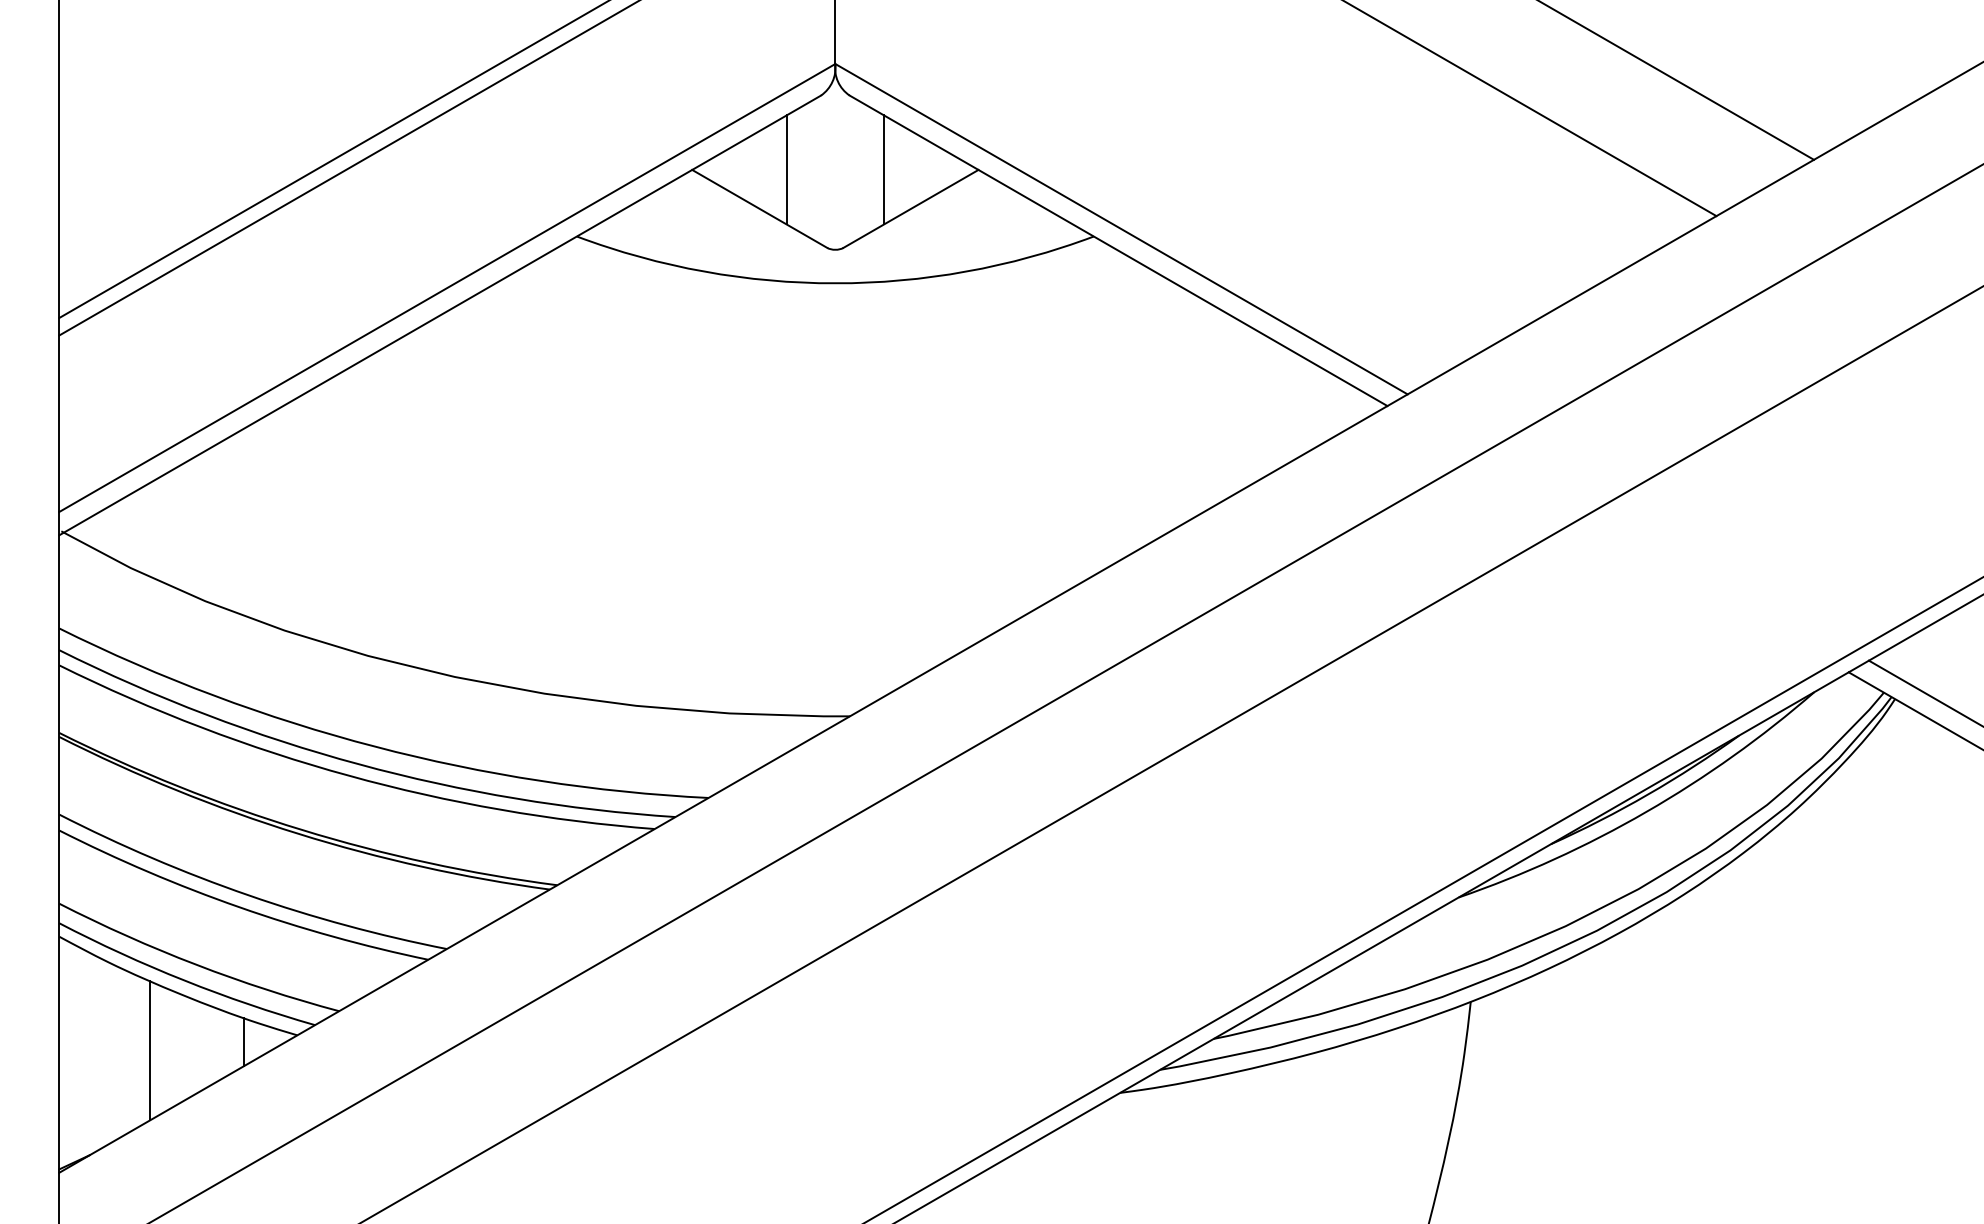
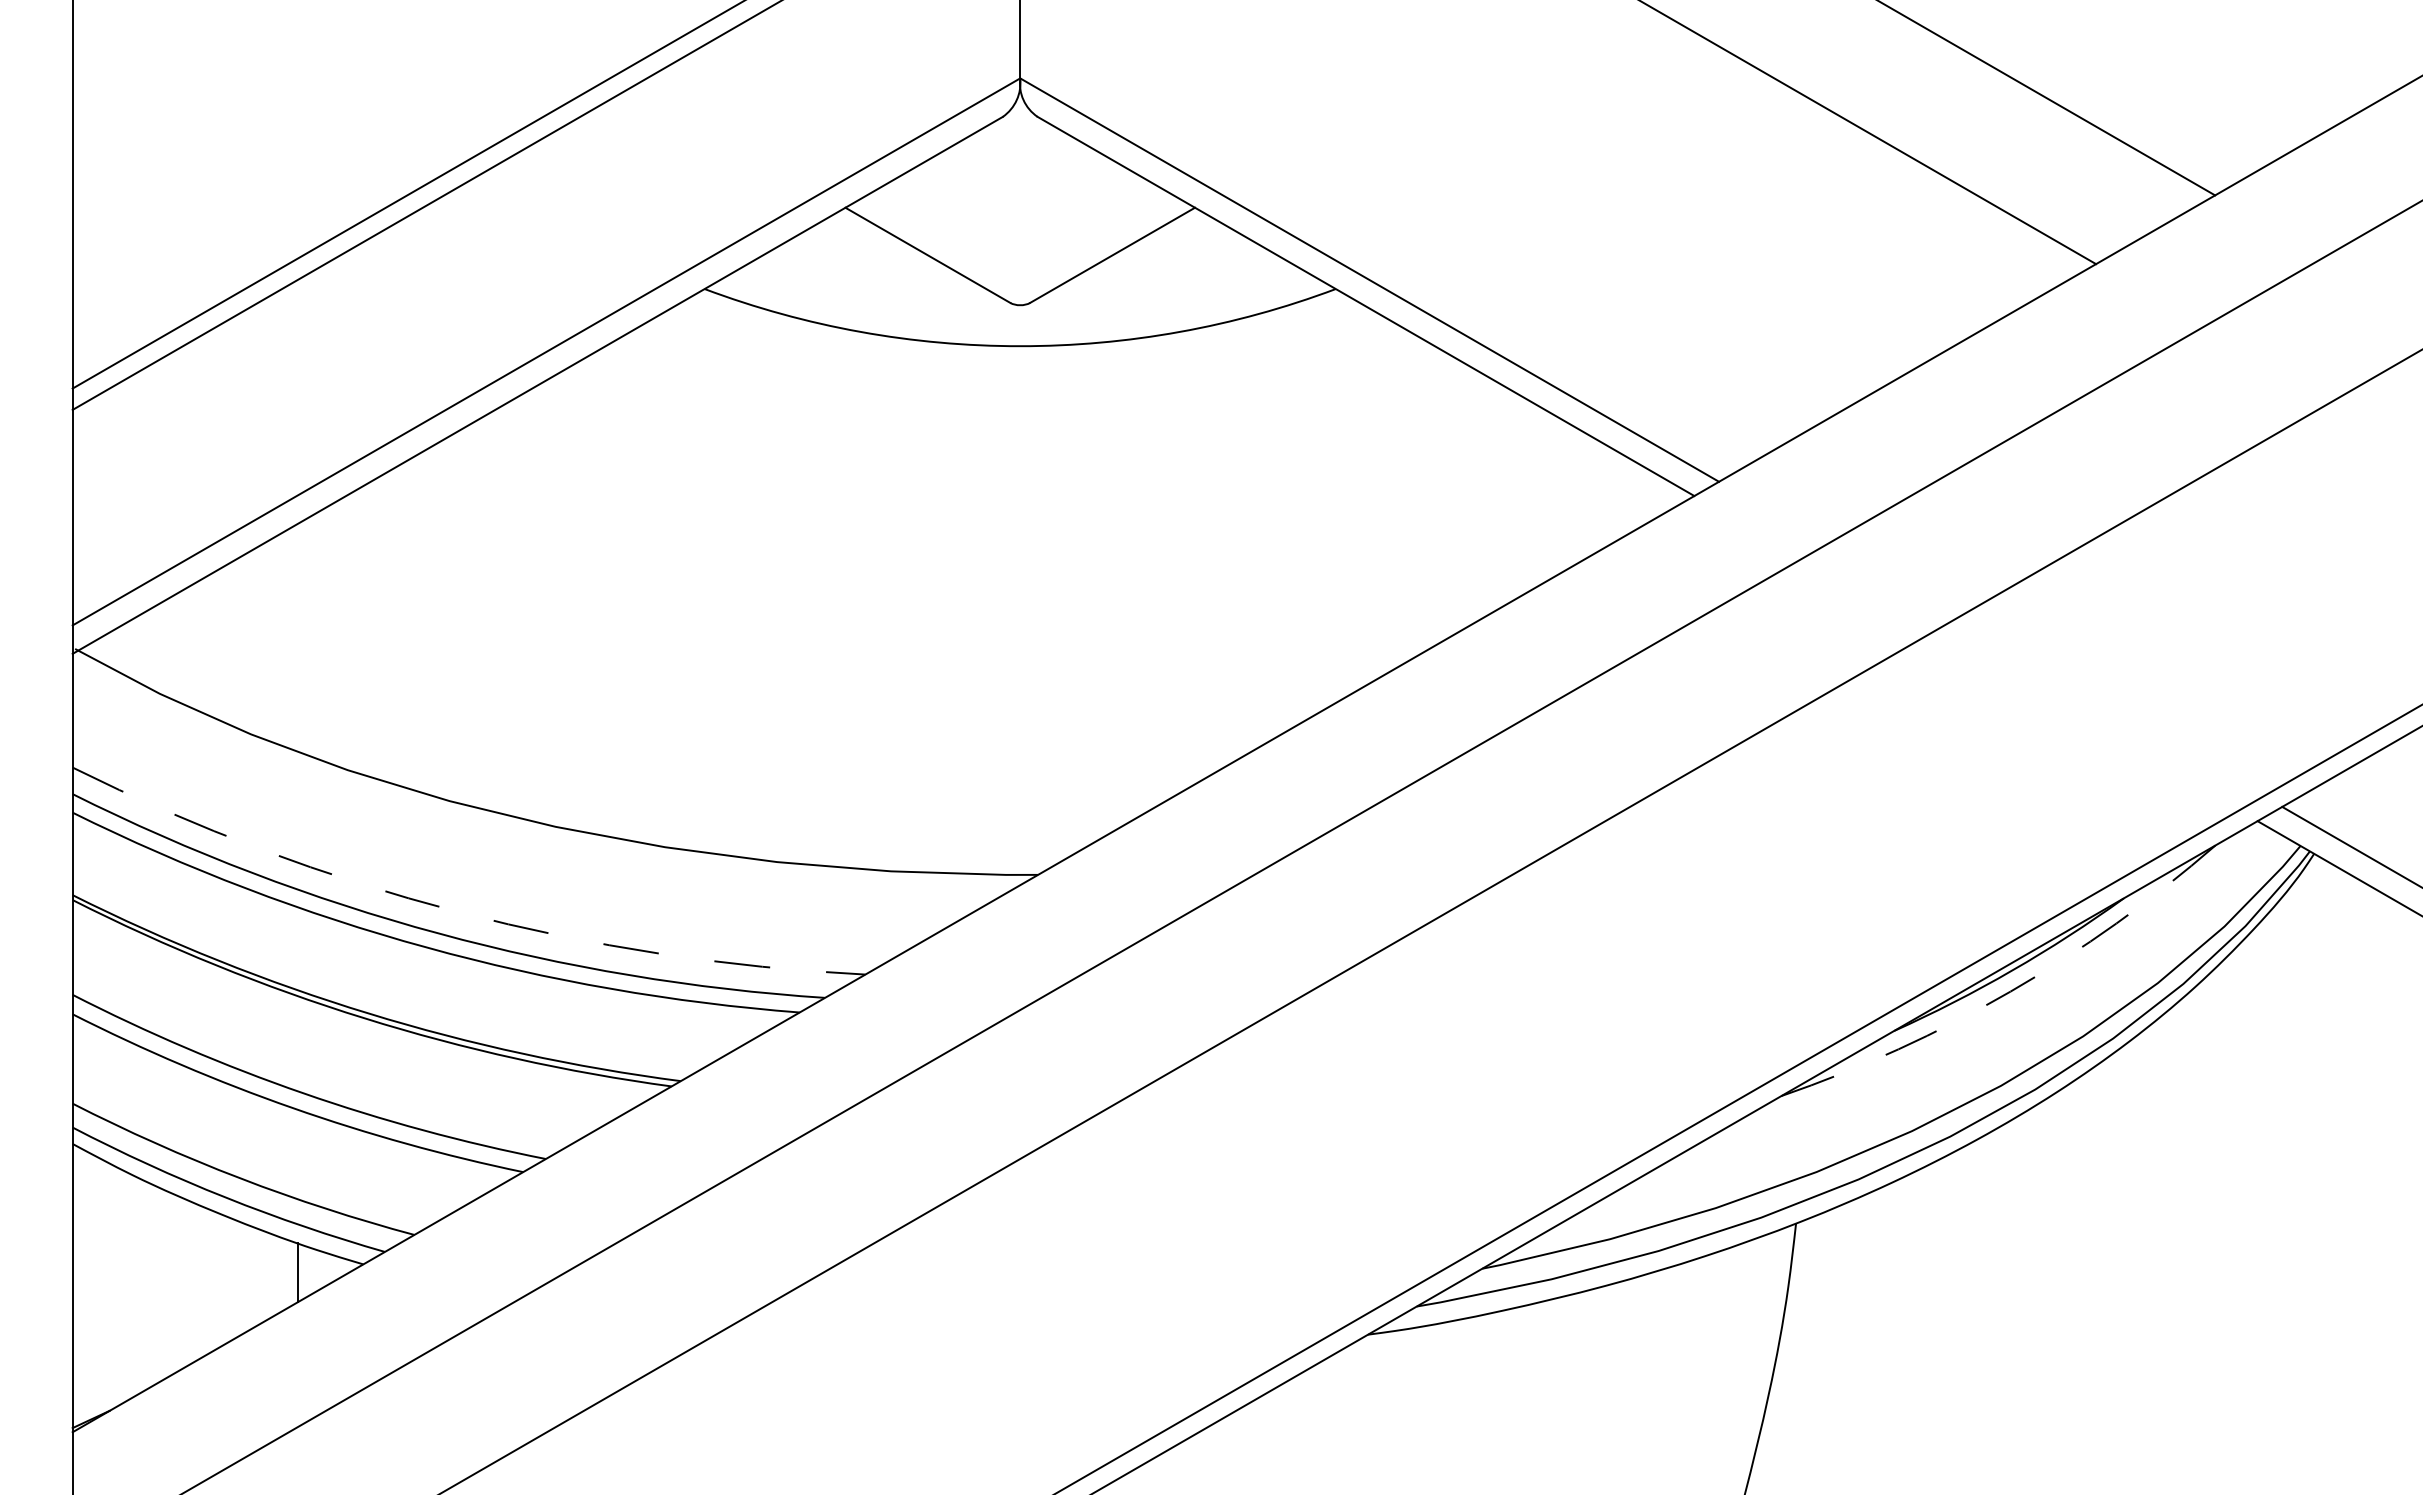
line: (786, 169) -> (960, 207), removed
line: (883, 169) -> (1079, 207), removed
arc: (375, 746) -> (458, 911), solid -> dashed
arc: (1646, 811) -> (2010, 991), solid -> dashed
line: (150, 1050) -> (183, 1282), removed

